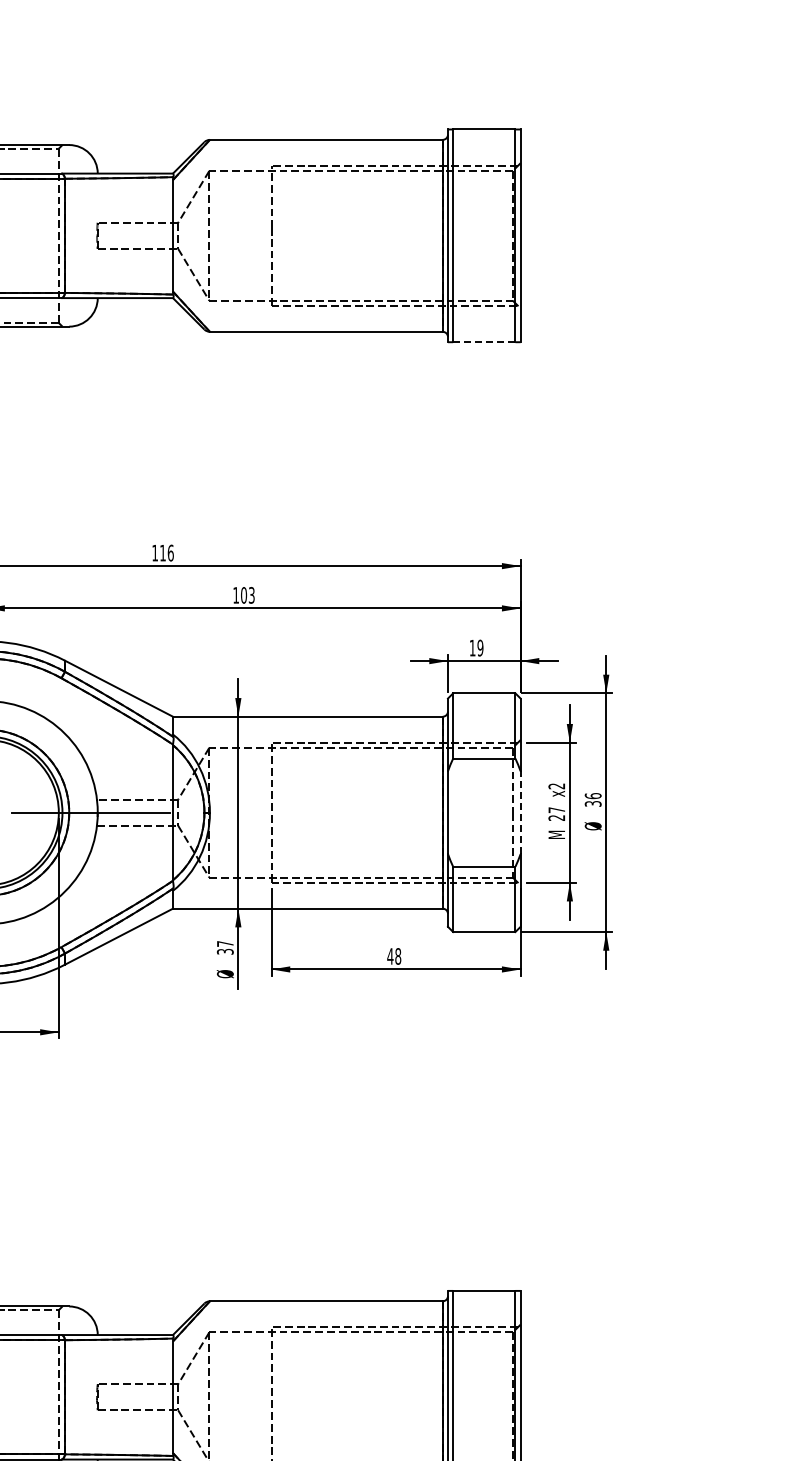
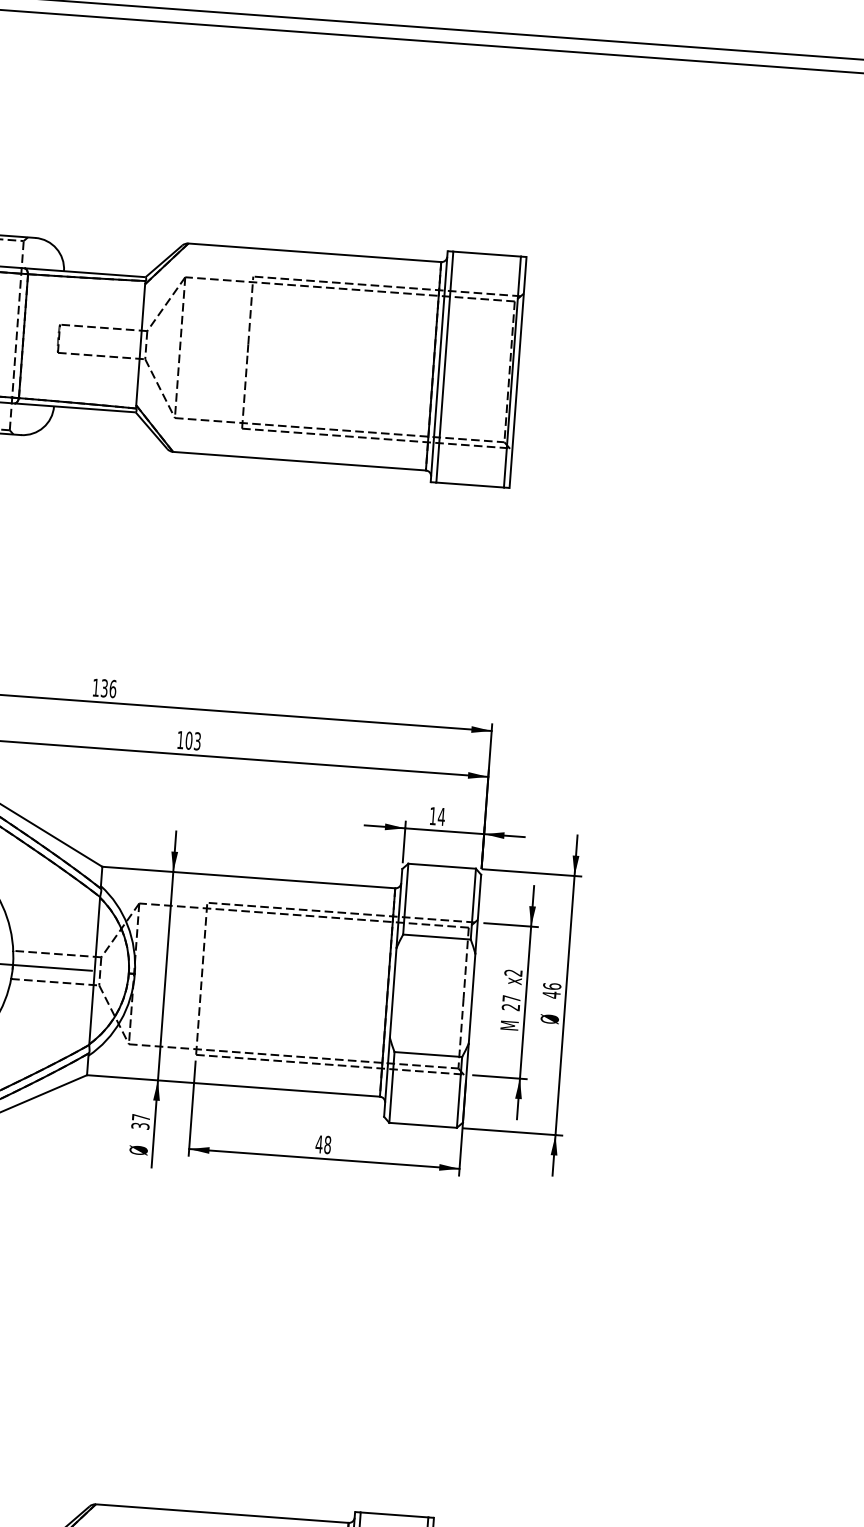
line: (484, 342) -> (470, 485), dashed -> solid
text: (162, 552) -> (104, 687), 116 -> 136
text: (480, 647) -> (441, 816), 19 -> 14
text: (592, 803) -> (550, 994), 36 -> 46
line: (520, 812) -> (471, 998), dashed -> solid

